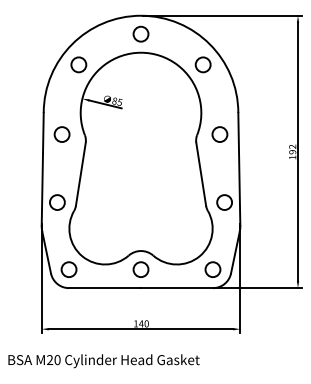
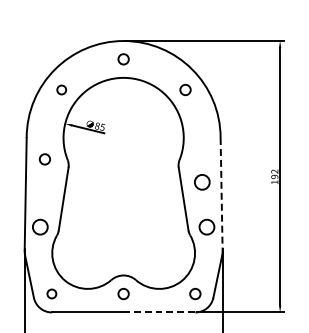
circle: (140, 33) -> (123, 58), size x0.7
circle: (78, 64) -> (61, 89), size x0.6
circle: (202, 64) -> (184, 89), size x0.7
circle: (61, 134) -> (44, 159), size x0.7
circle: (219, 134) -> (201, 182), moved
line: (239, 169) -> (221, 194), solid -> dashed
circle: (68, 269) -> (51, 293), size x0.6
circle: (140, 269) -> (123, 293), size x0.7
circle: (212, 269) -> (194, 293), size x0.7
line: (177, 288) -> (160, 312), solid -> dashed

